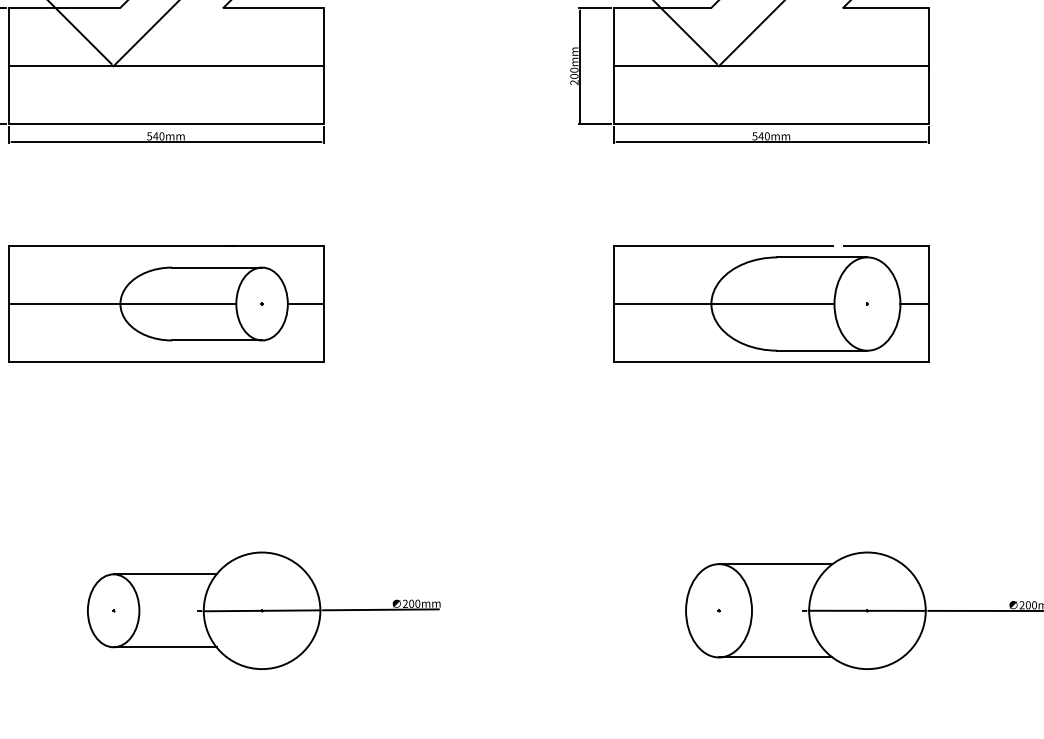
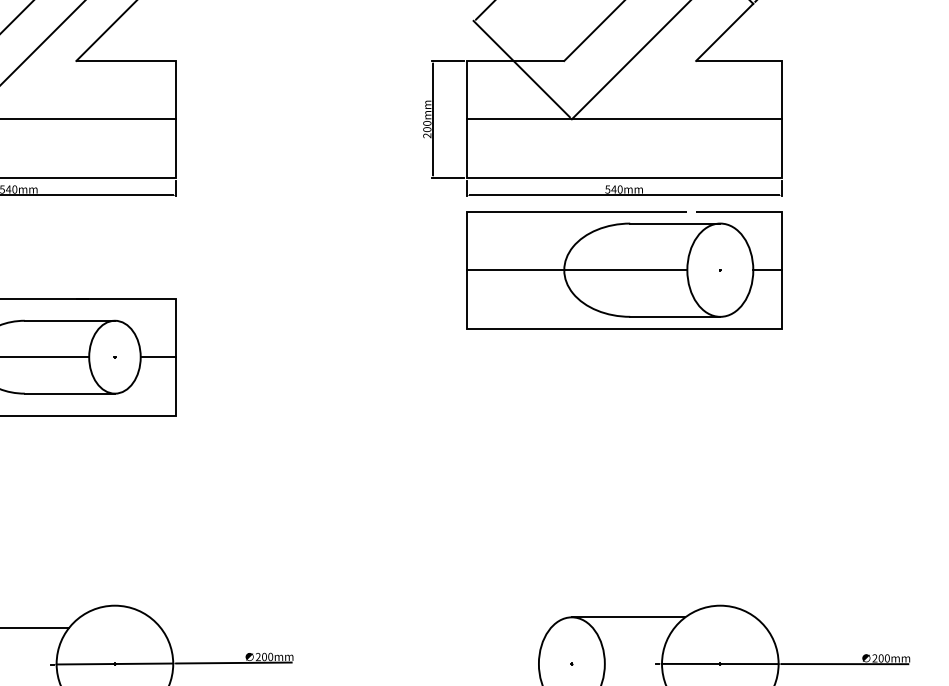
part: (771, 303) -> (624, 269), moved

